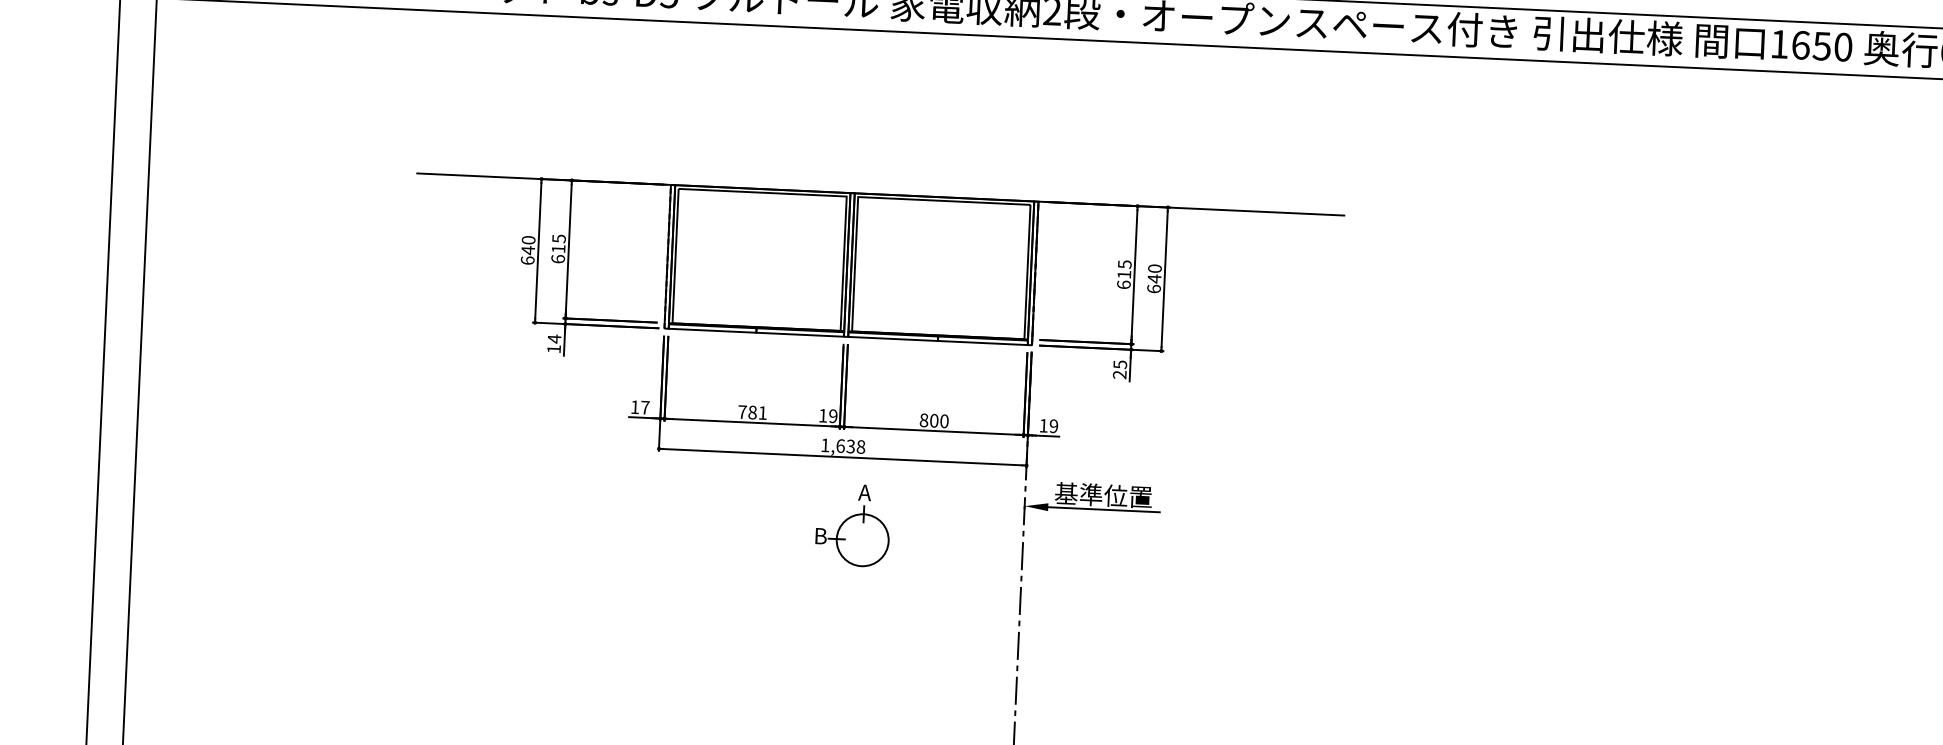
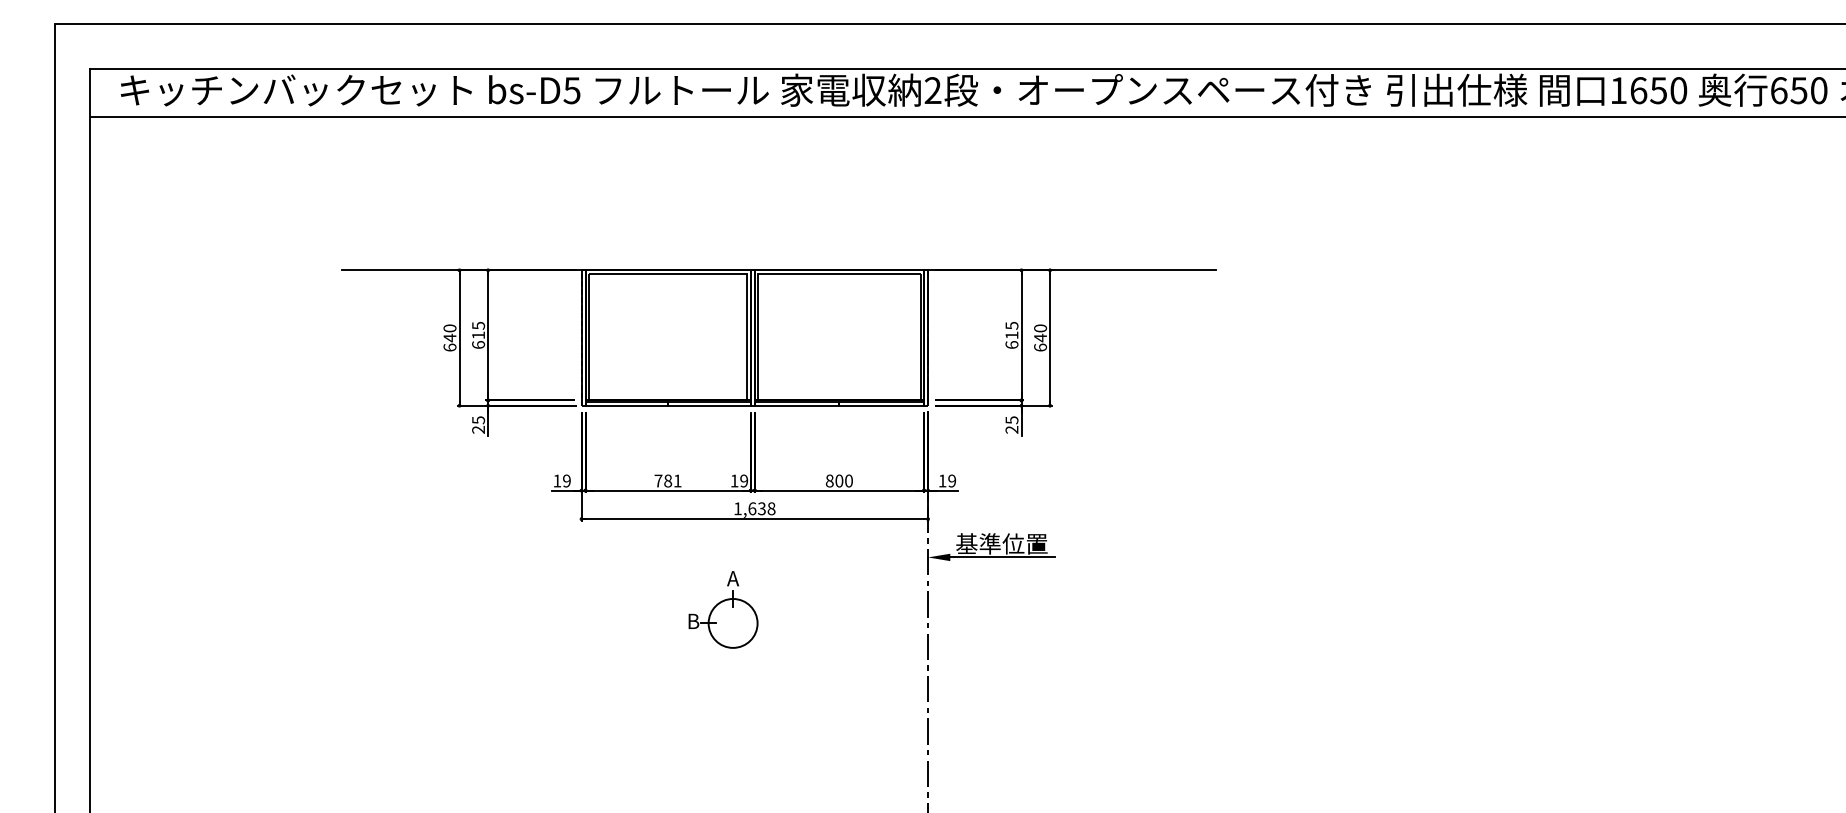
text: (554, 343) -> (478, 424), 14 -> 25
text: (644, 407) -> (566, 480), 17 -> 19
part: (853, 525) -> (723, 609), moved

